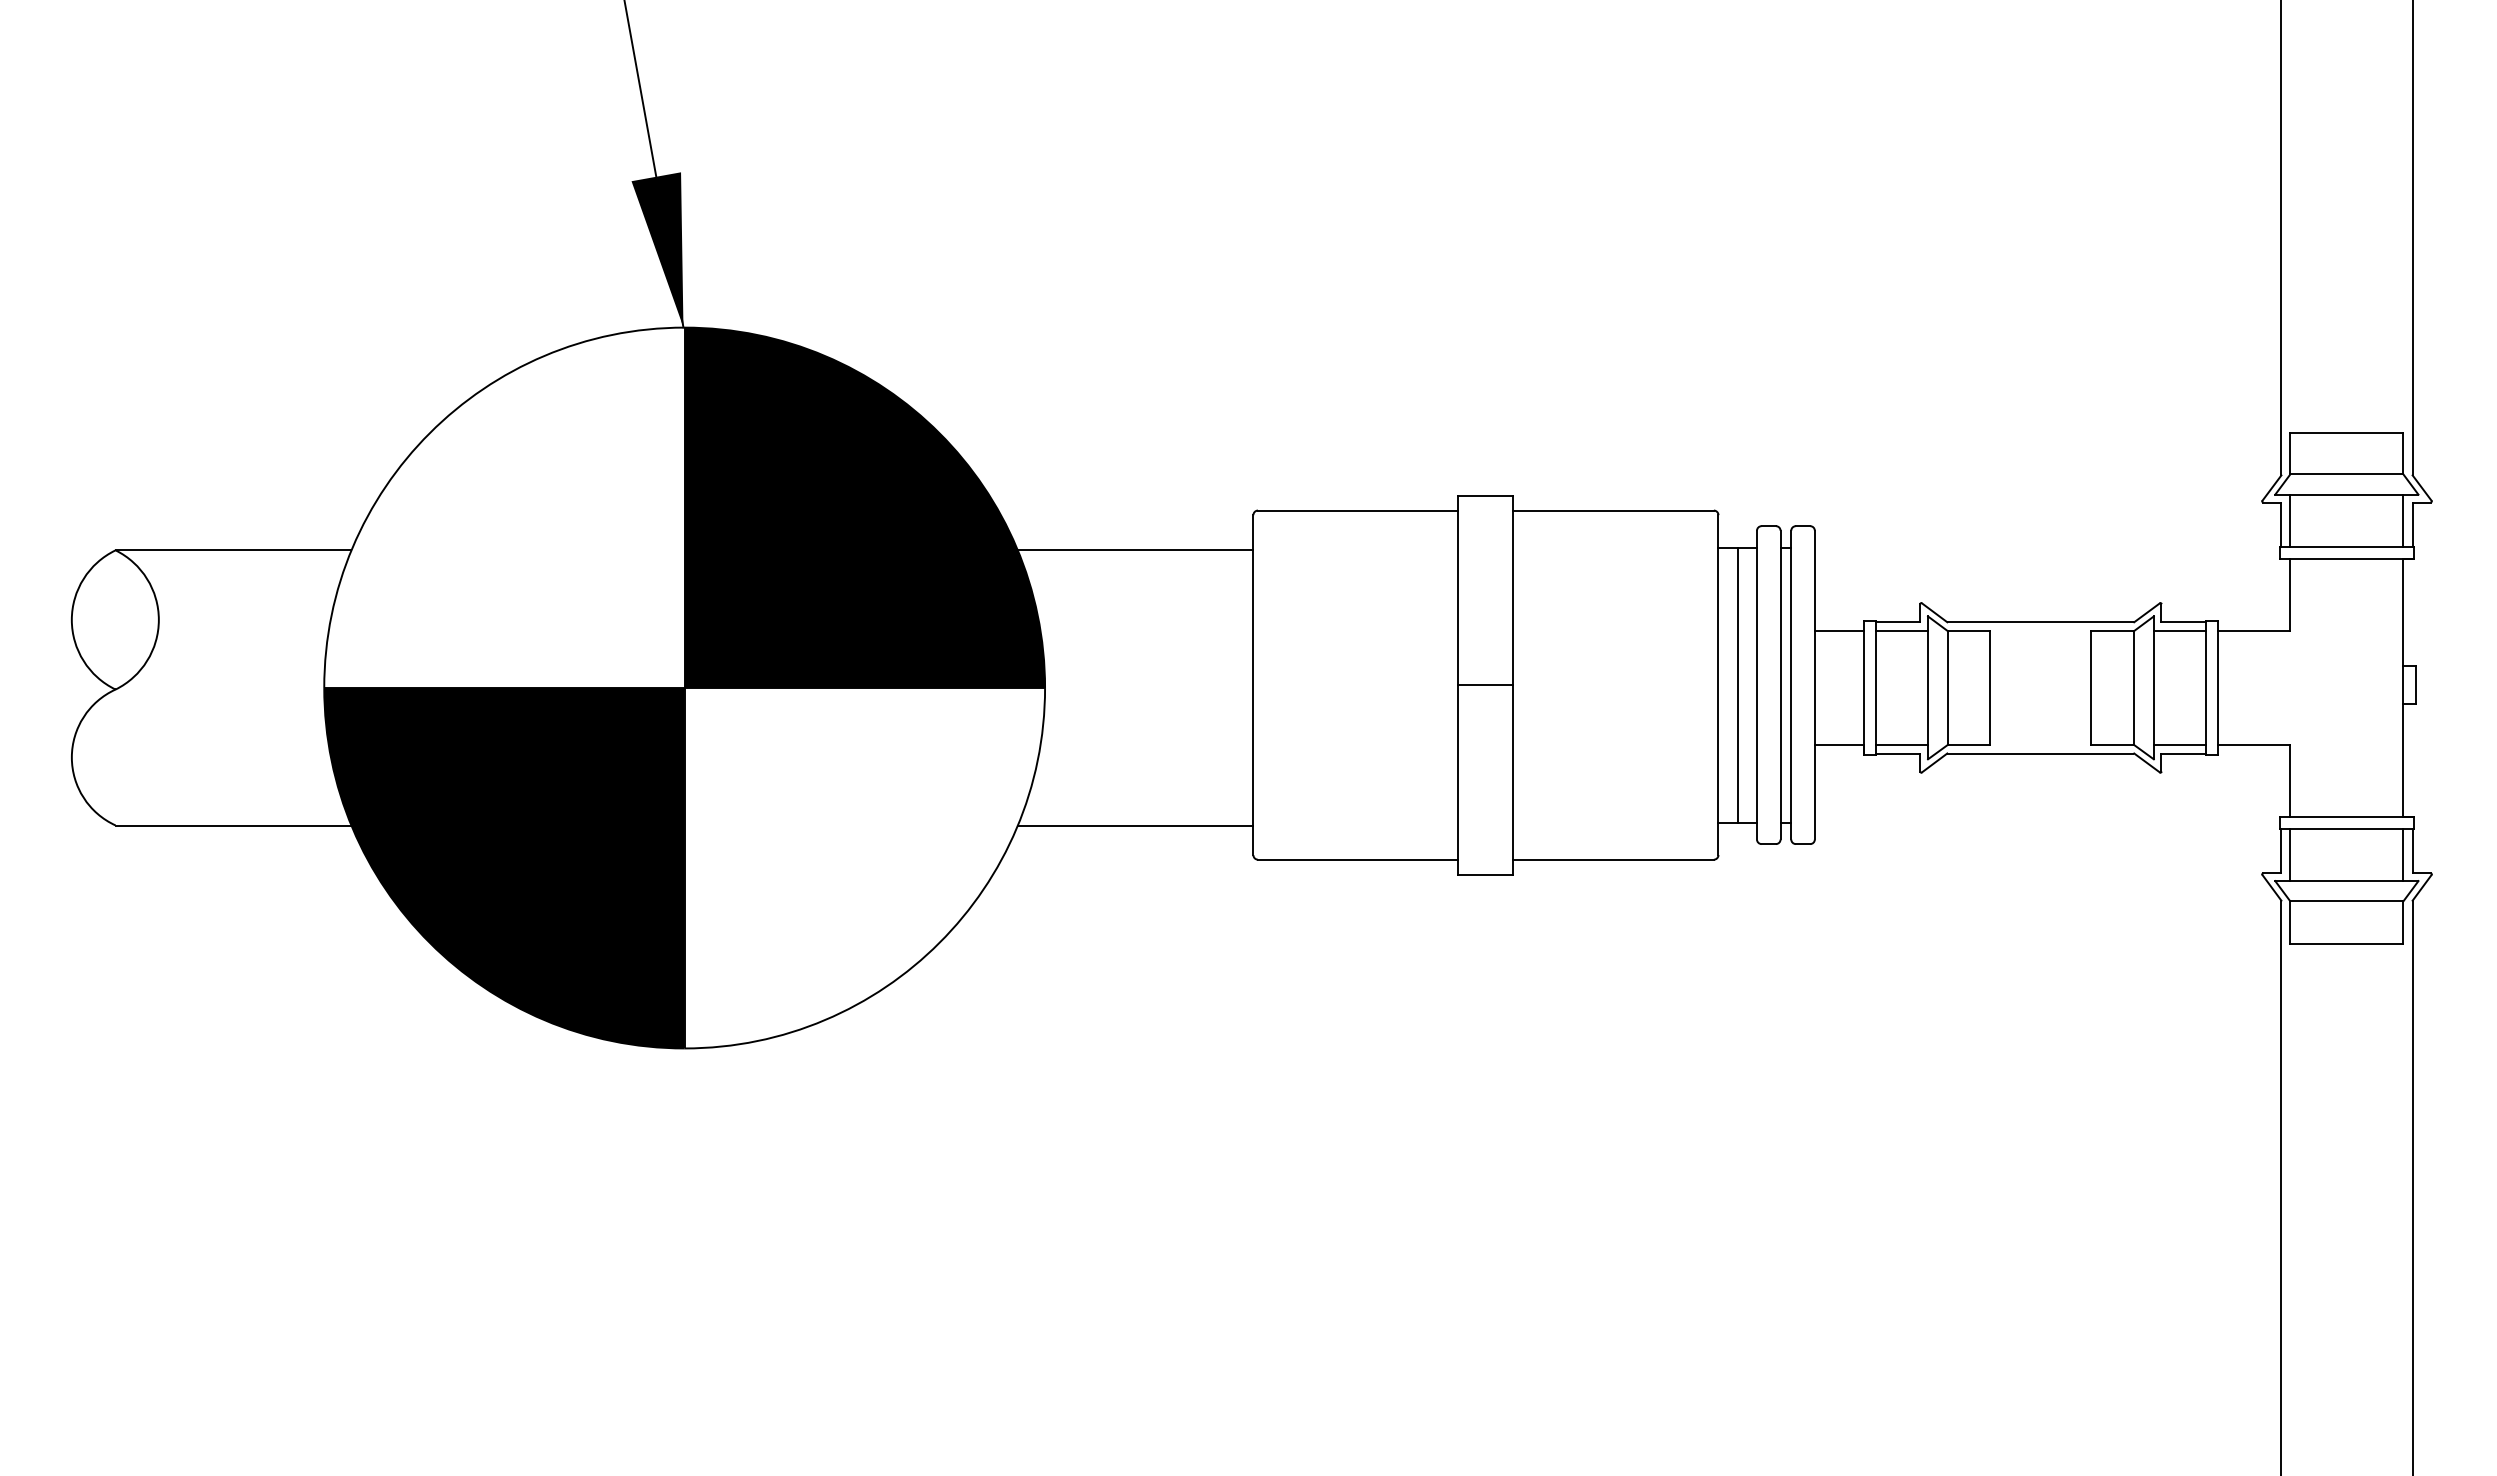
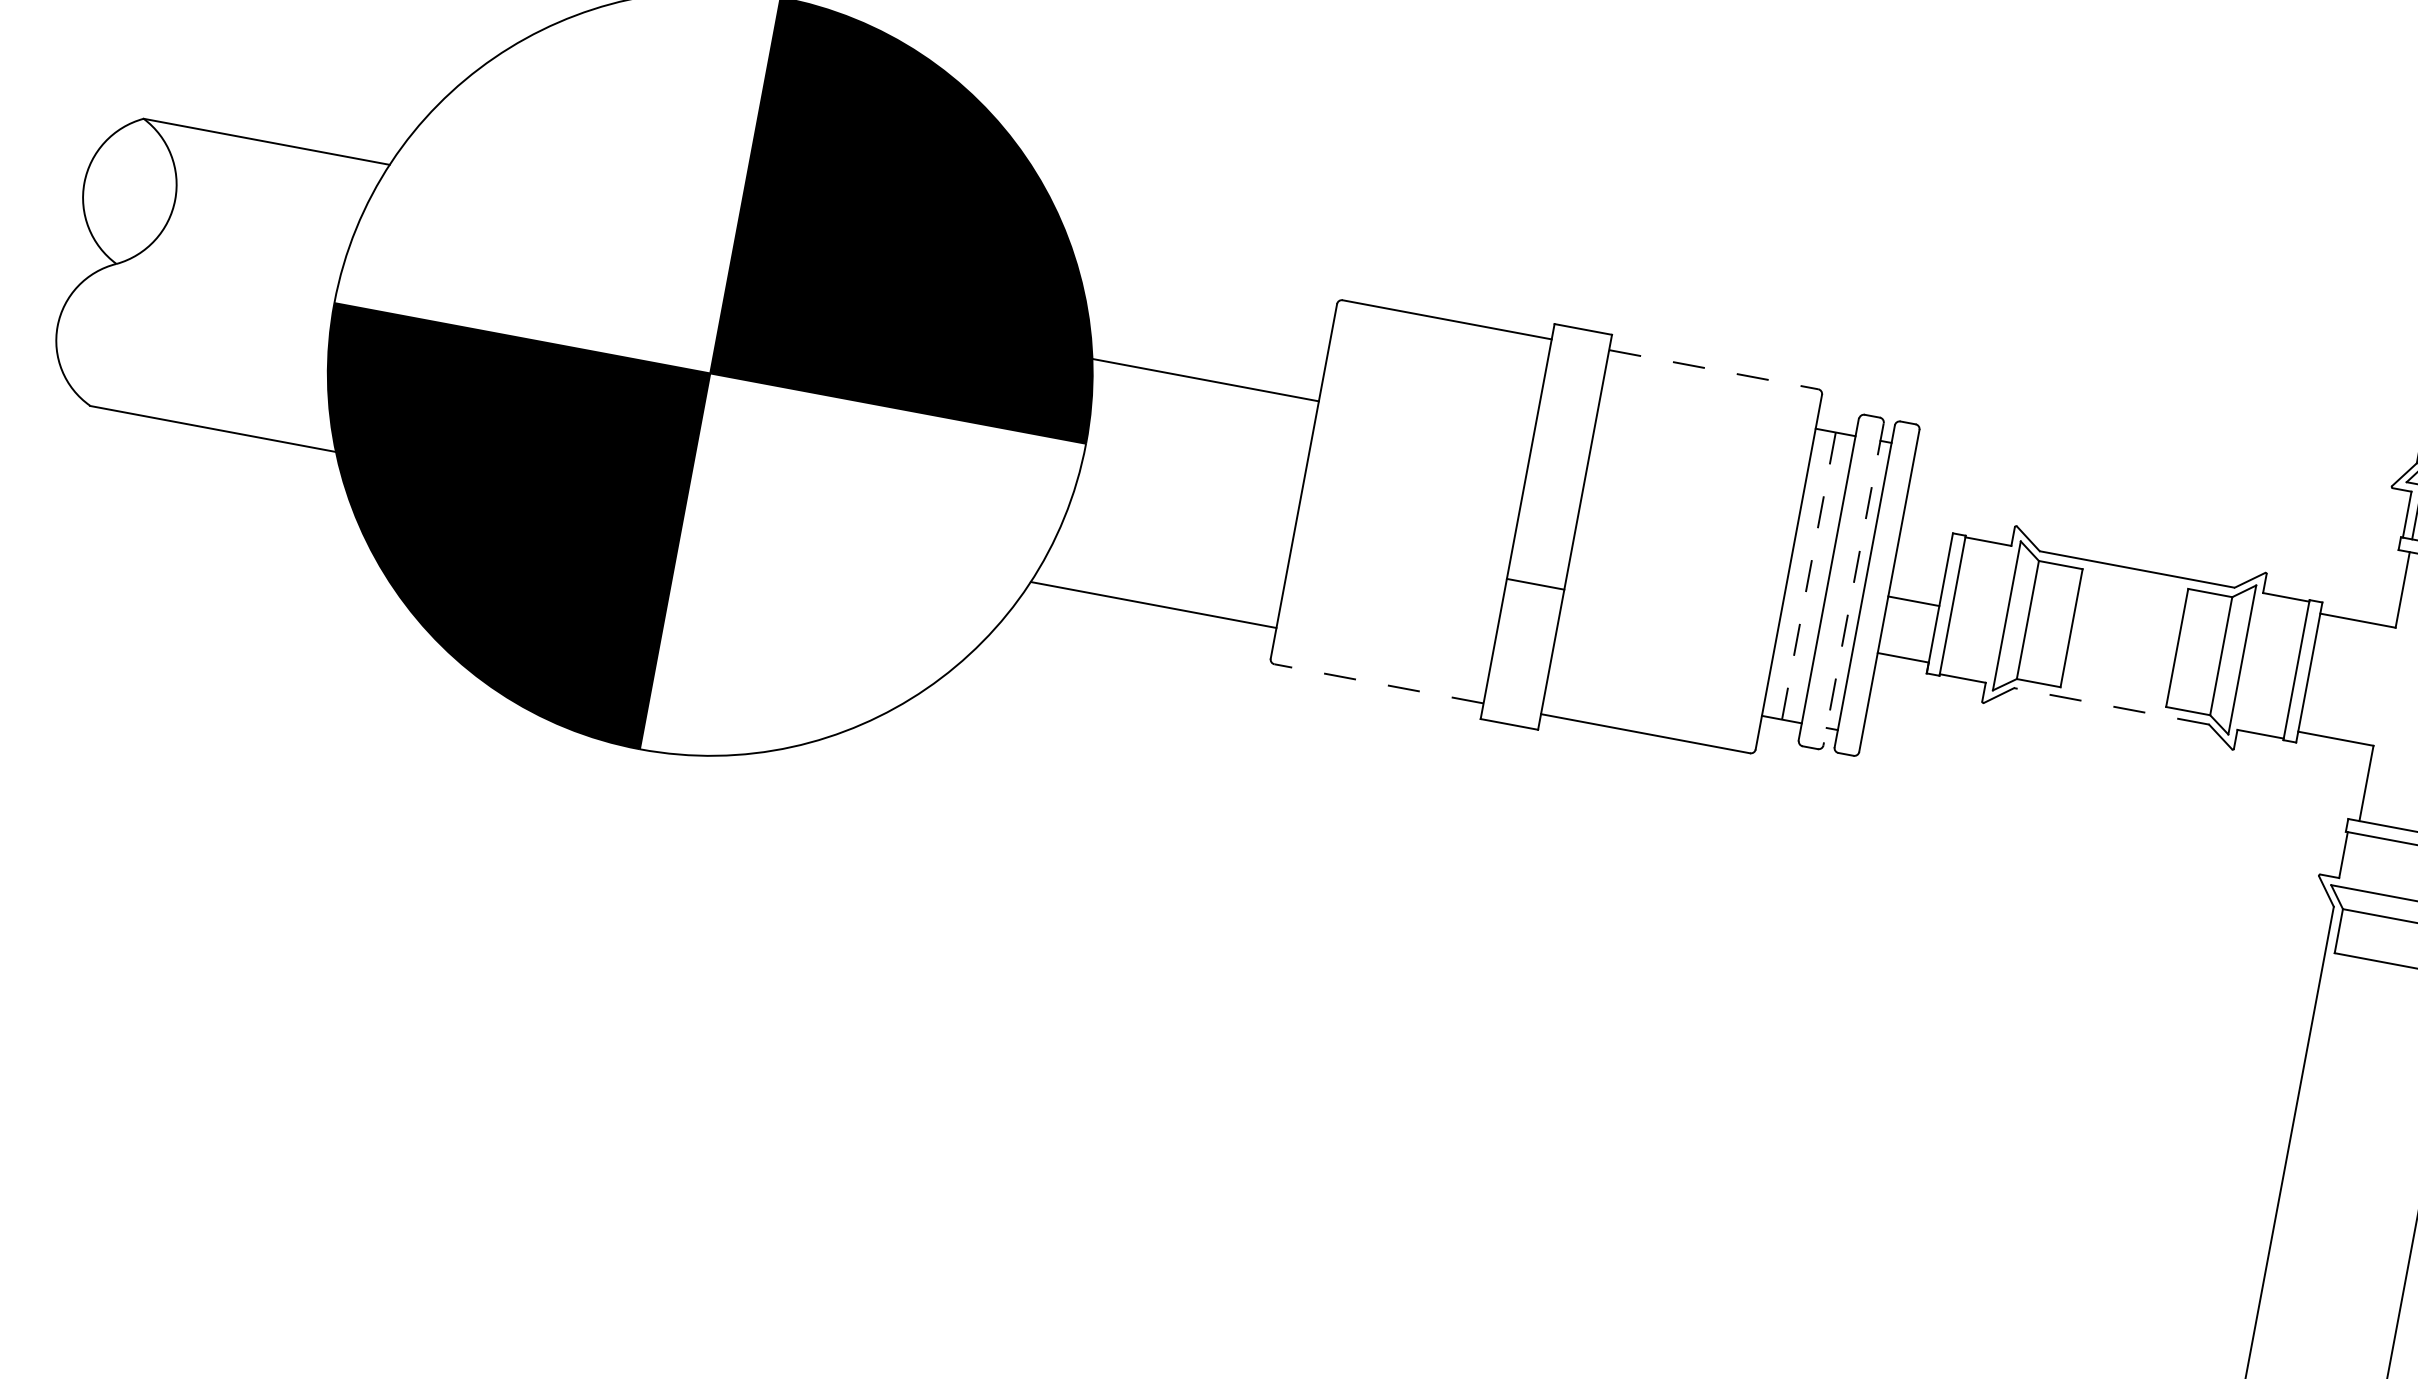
line: (1614, 510) -> (1714, 369), solid -> dashed
line: (1135, 550) -> (1195, 378), moved
line: (1838, 631) -> (1912, 601), moved
line: (1902, 631) -> (1991, 552), removed
line: (2179, 631) -> (2280, 606), removed
line: (1485, 685) -> (1535, 584), moved
line: (1737, 685) -> (1808, 576), solid -> dashed
line: (1780, 685) -> (1853, 584), solid -> dashed
line: (1902, 744) -> (1969, 669), removed
line: (2179, 744) -> (2258, 724), removed
line: (2040, 753) -> (2111, 706), solid -> dashed
line: (2290, 855) -> (2352, 861), removed
line: (1357, 859) -> (1378, 683), solid -> dashed

